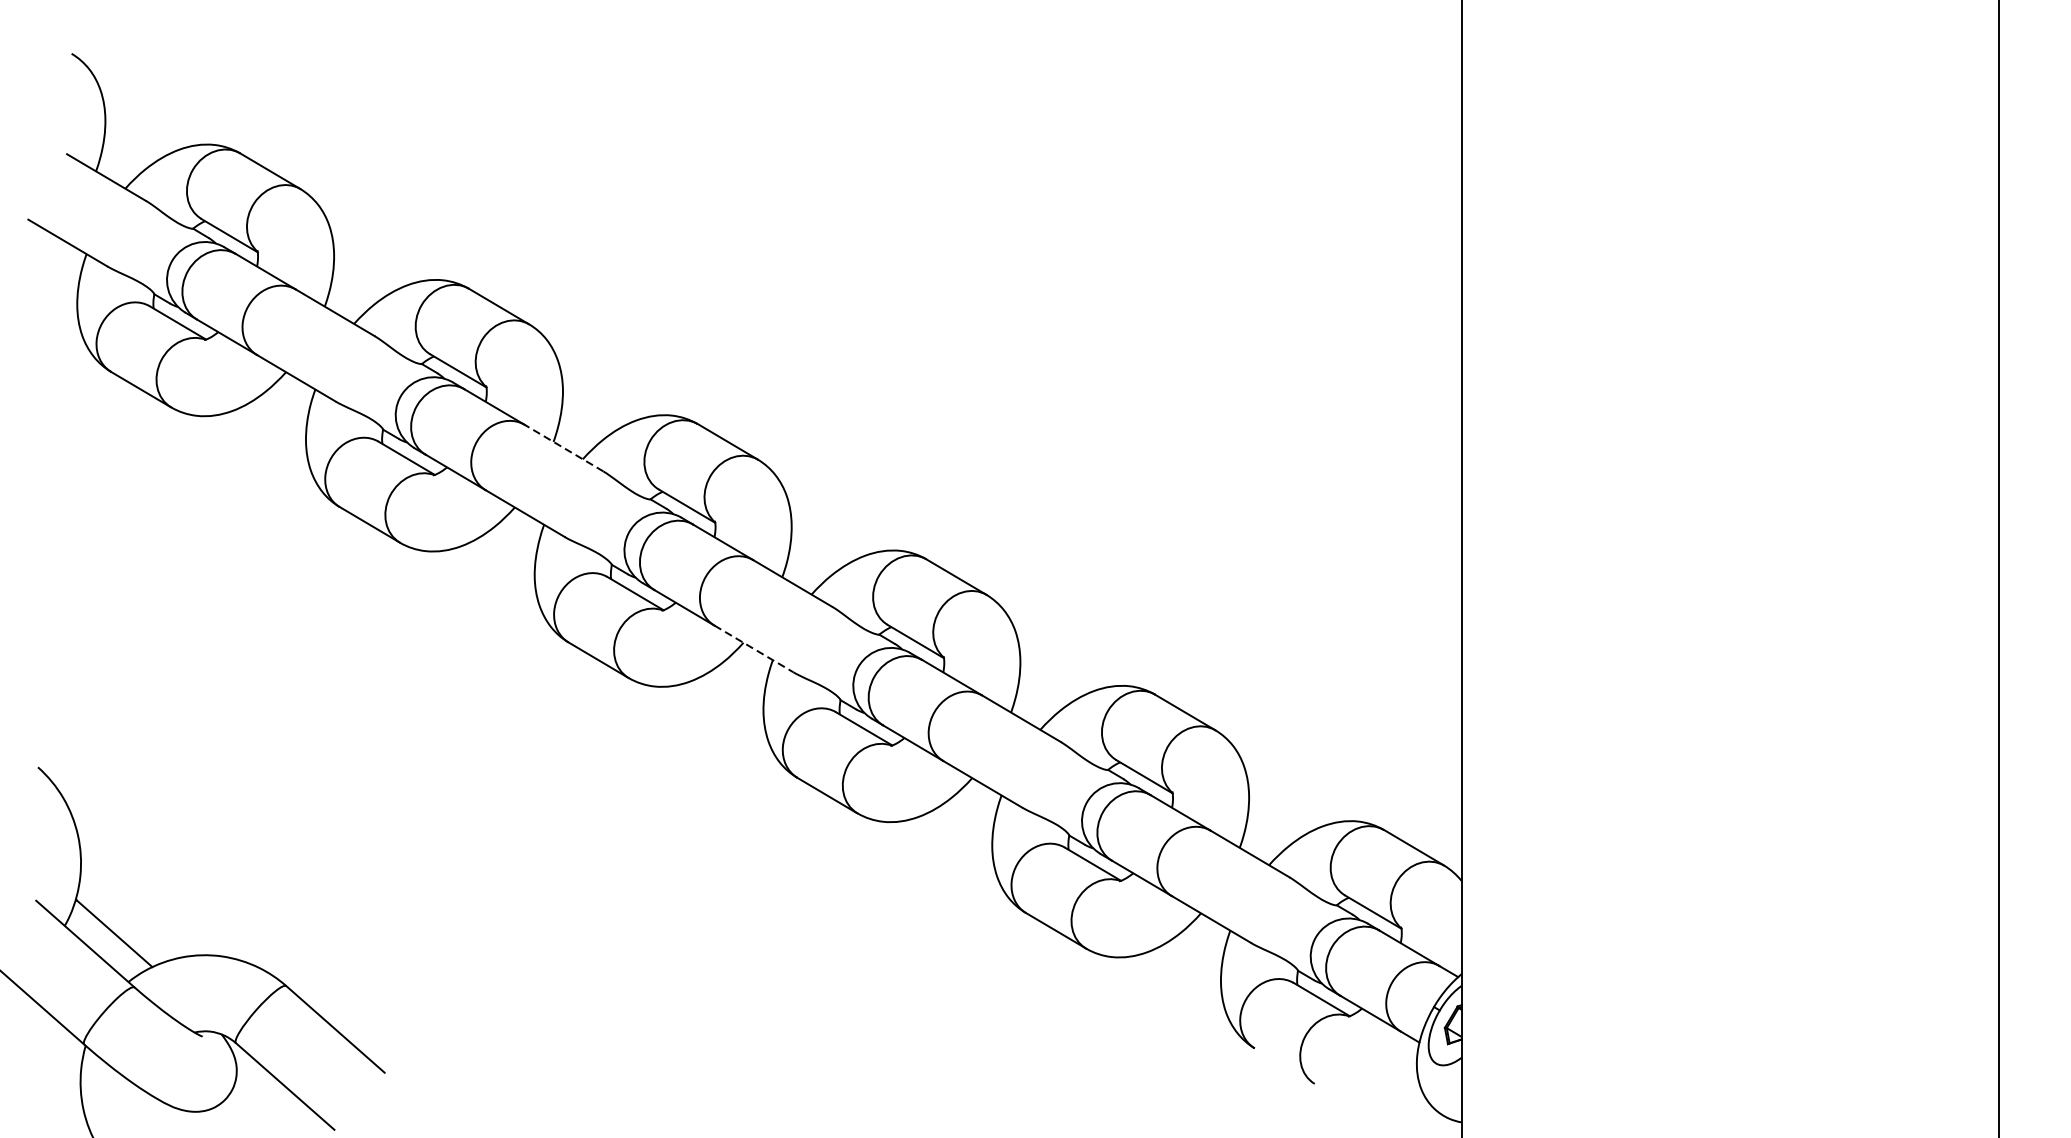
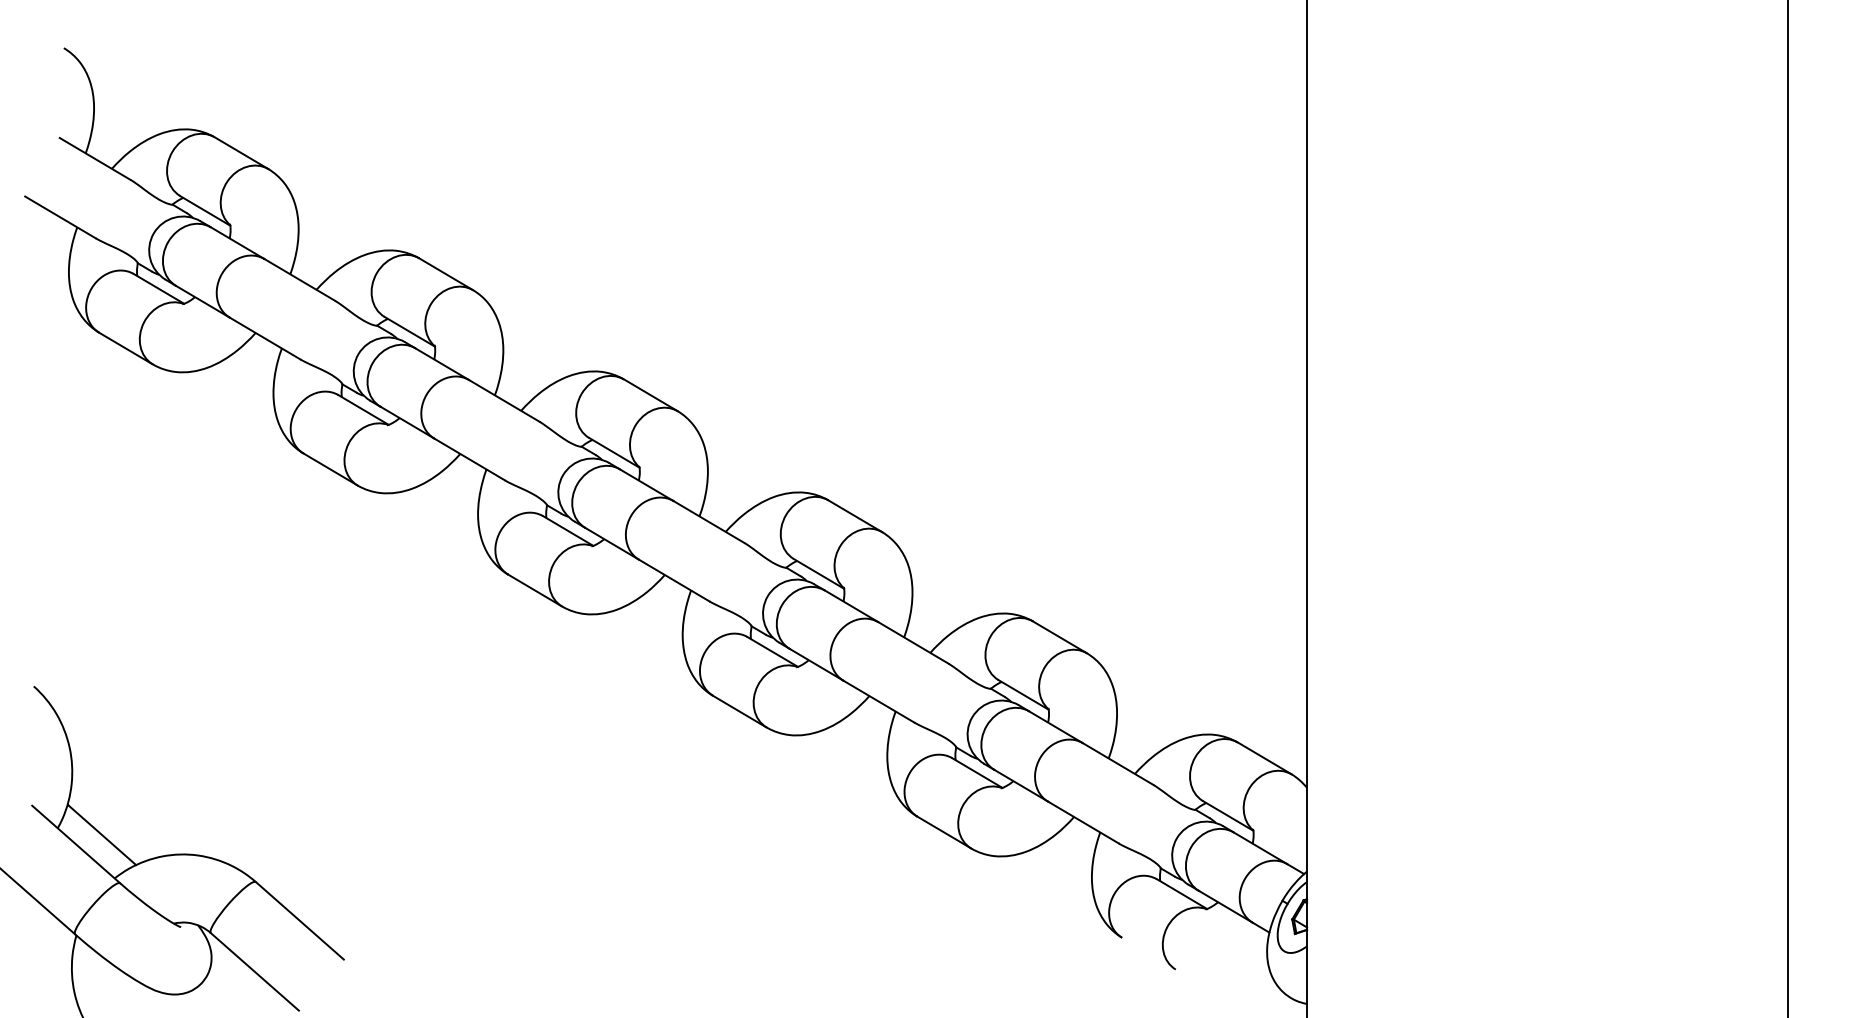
line: (563, 447) -> (503, 400), dashed -> solid
line: (754, 648) -> (674, 580), dashed -> solid

